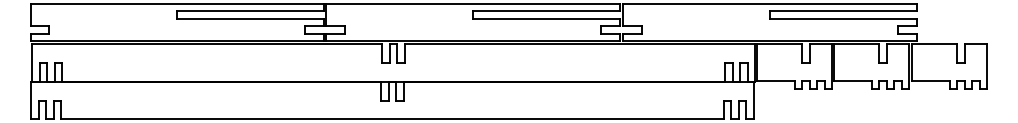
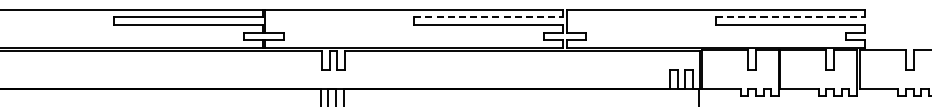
line: (547, 11) -> (489, 17), solid -> dashed
line: (844, 11) -> (791, 17), solid -> dashed

